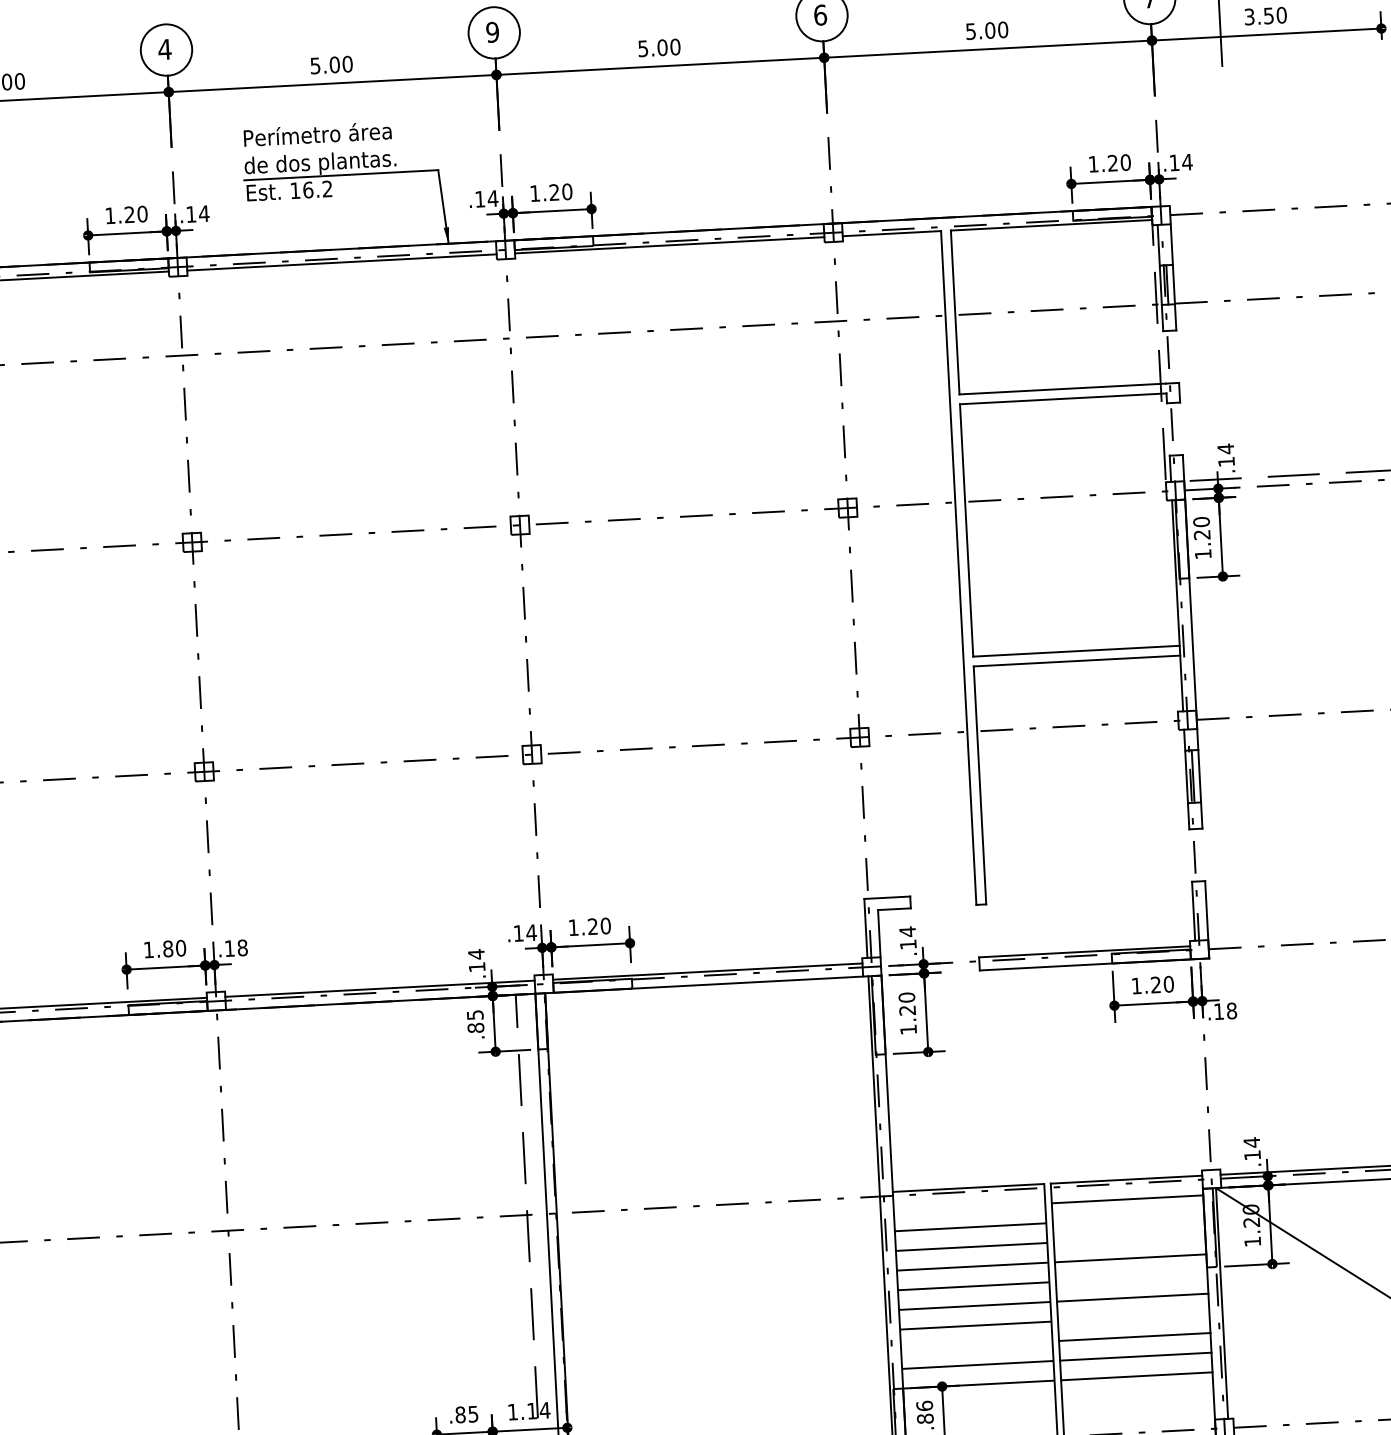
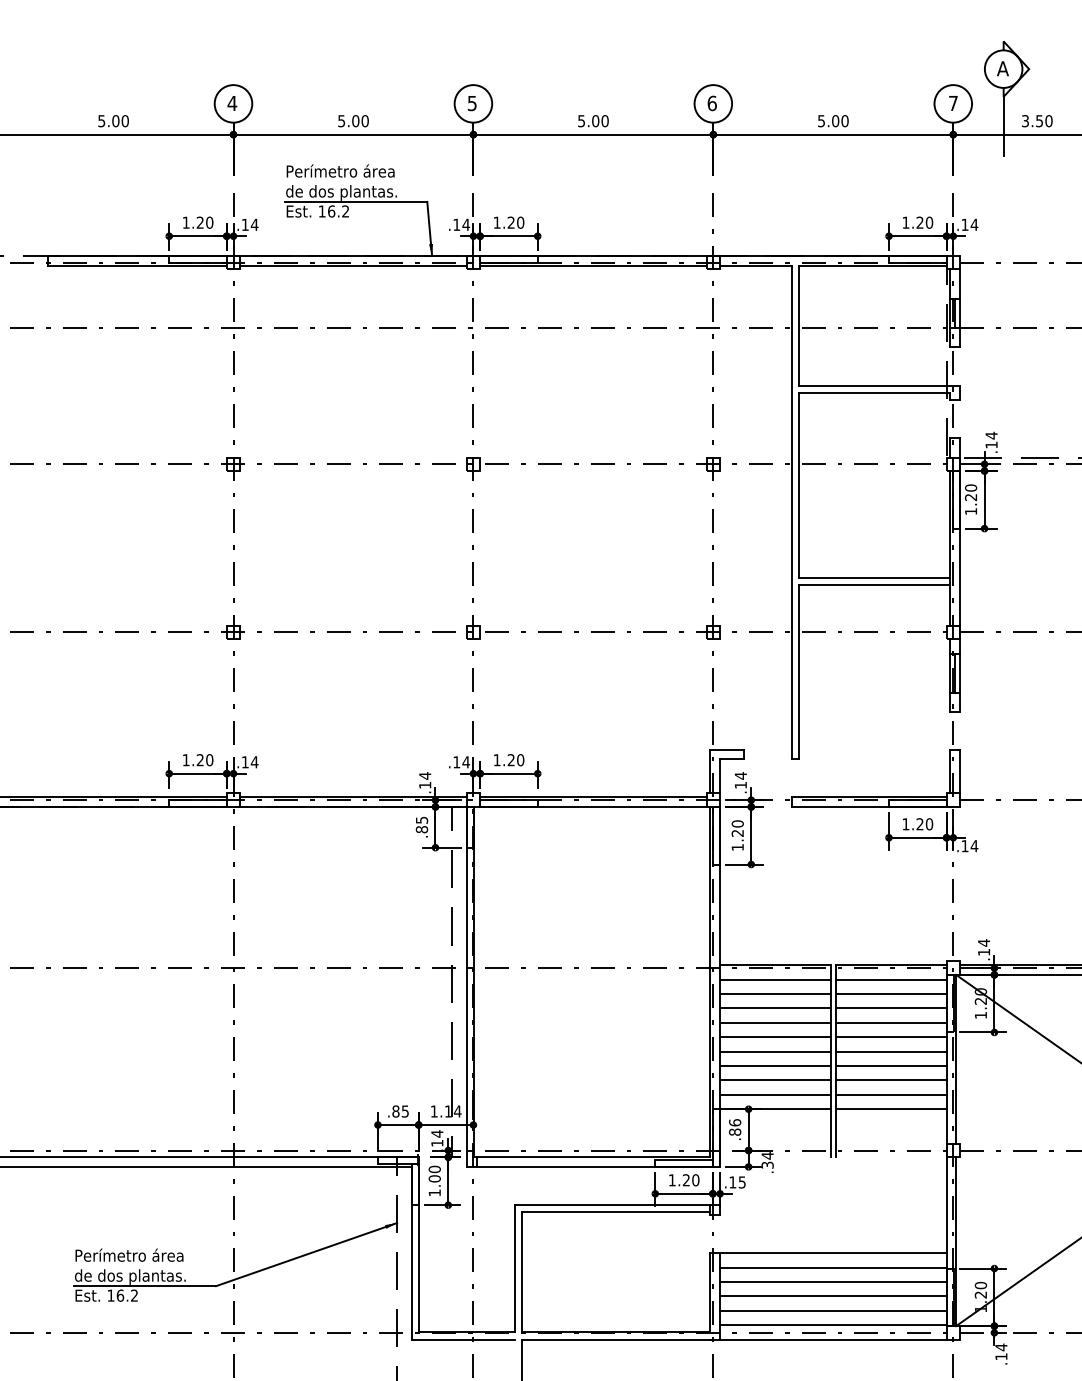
text: (491, 31) -> (471, 102), 9 -> 5
text: (242, 948) -> (254, 762), .18 -> .14
text: (167, 949) -> (199, 760), 1.80 -> 1.20
text: (1231, 1011) -> (974, 846), .18 -> .14
line: (969, 1207) -> (775, 979), added
line: (1127, 1219) -> (890, 994), added
line: (1128, 1238) -> (890, 1008), added
line: (1130, 1278) -> (890, 1037), added
line: (1132, 1317) -> (890, 1066), added
line: (976, 1345) -> (775, 1080), added

